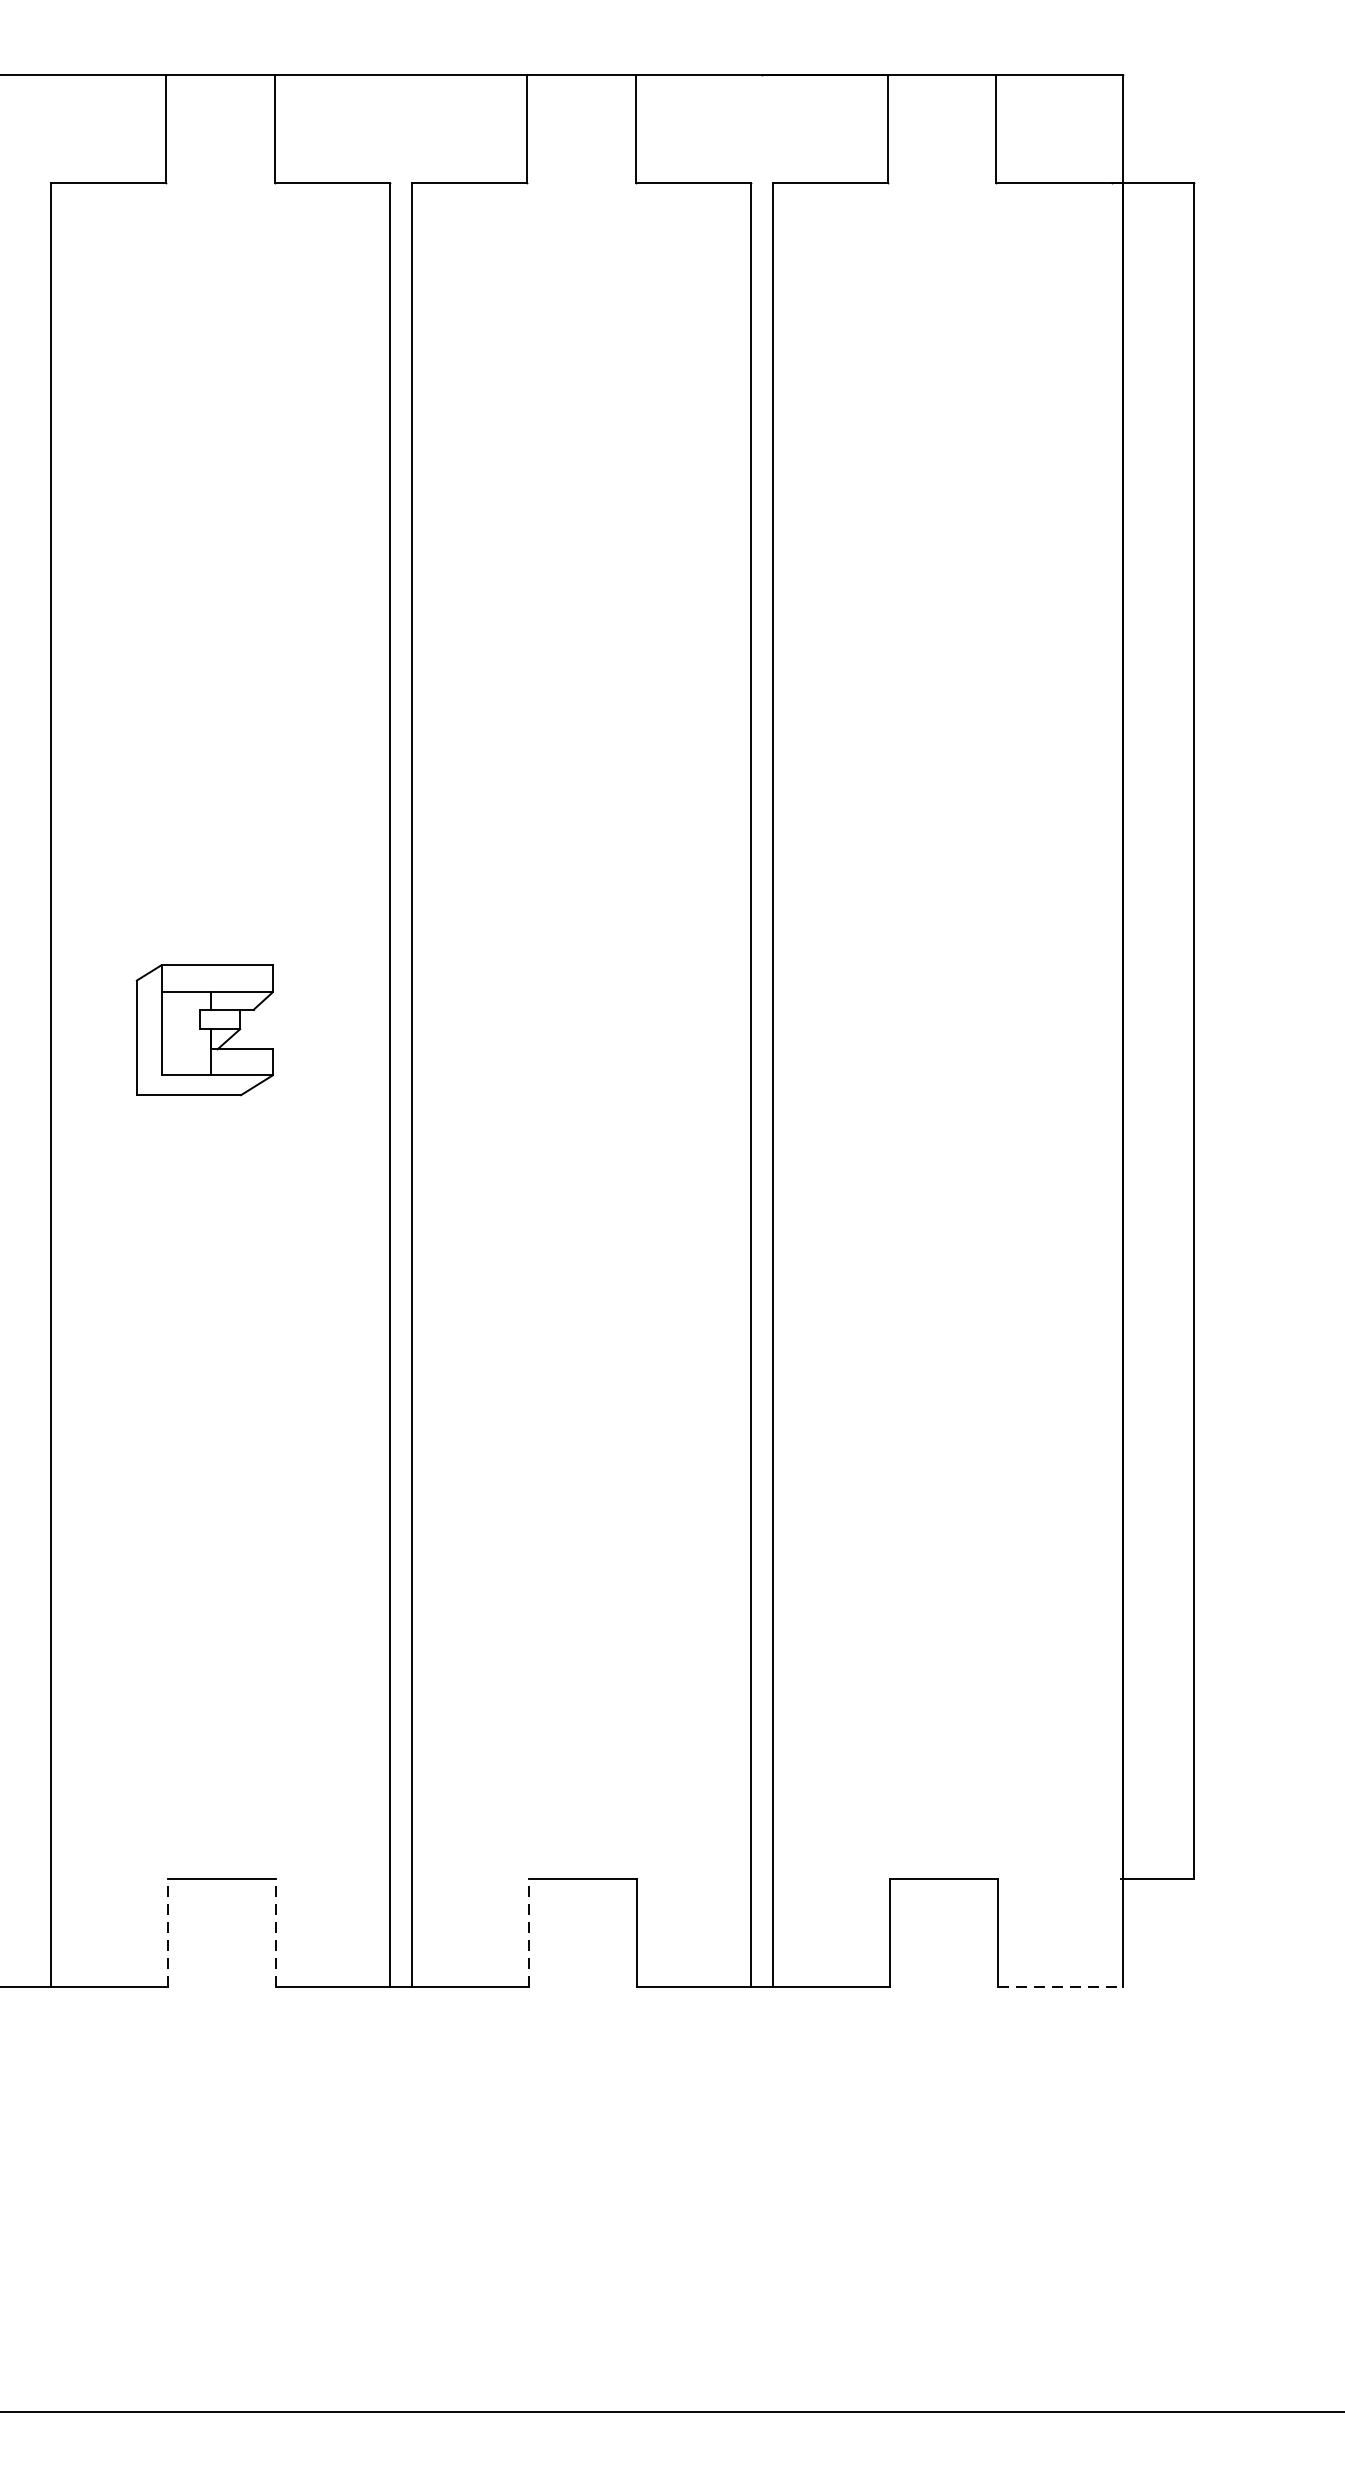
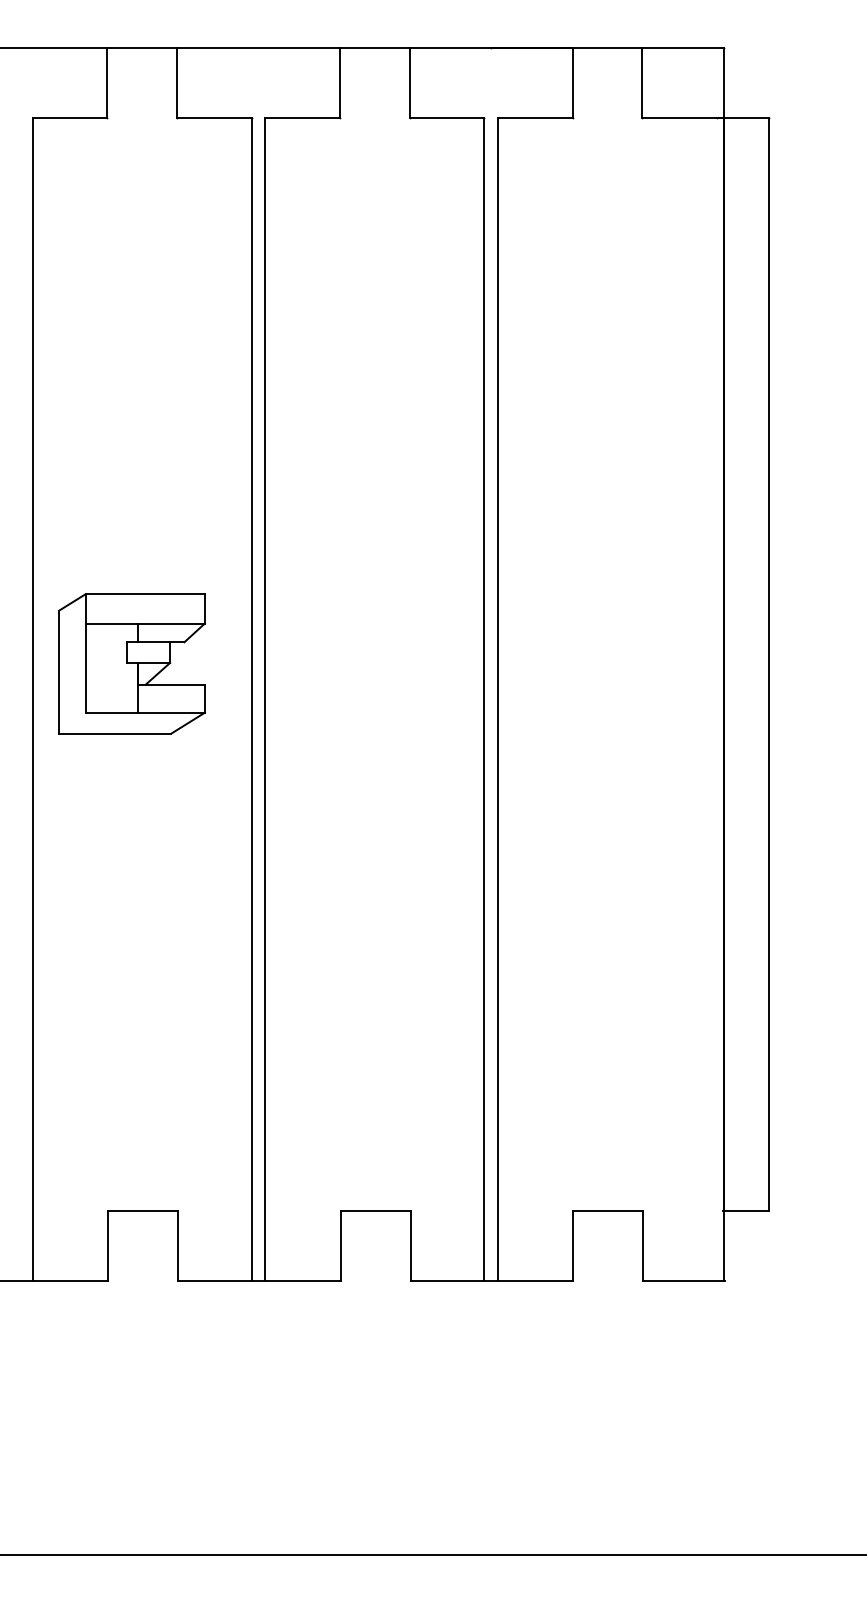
part: (203, 1029) -> (131, 663), size x1.67
line: (168, 1933) -> (108, 1246), dashed -> solid
line: (275, 1933) -> (177, 1246), dashed -> solid
line: (528, 1933) -> (340, 1246), dashed -> solid
line: (1060, 1986) -> (683, 1280), dashed -> solid

